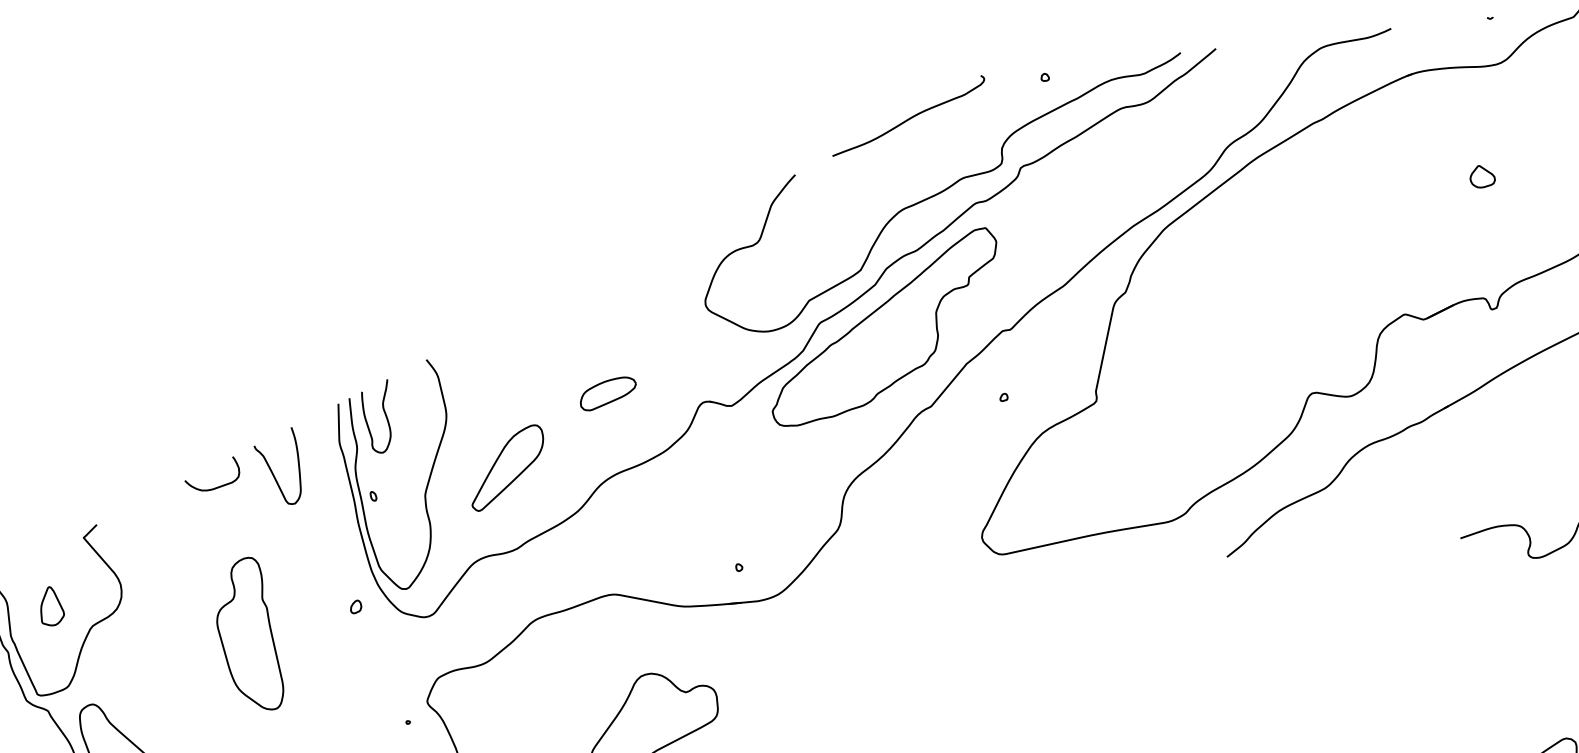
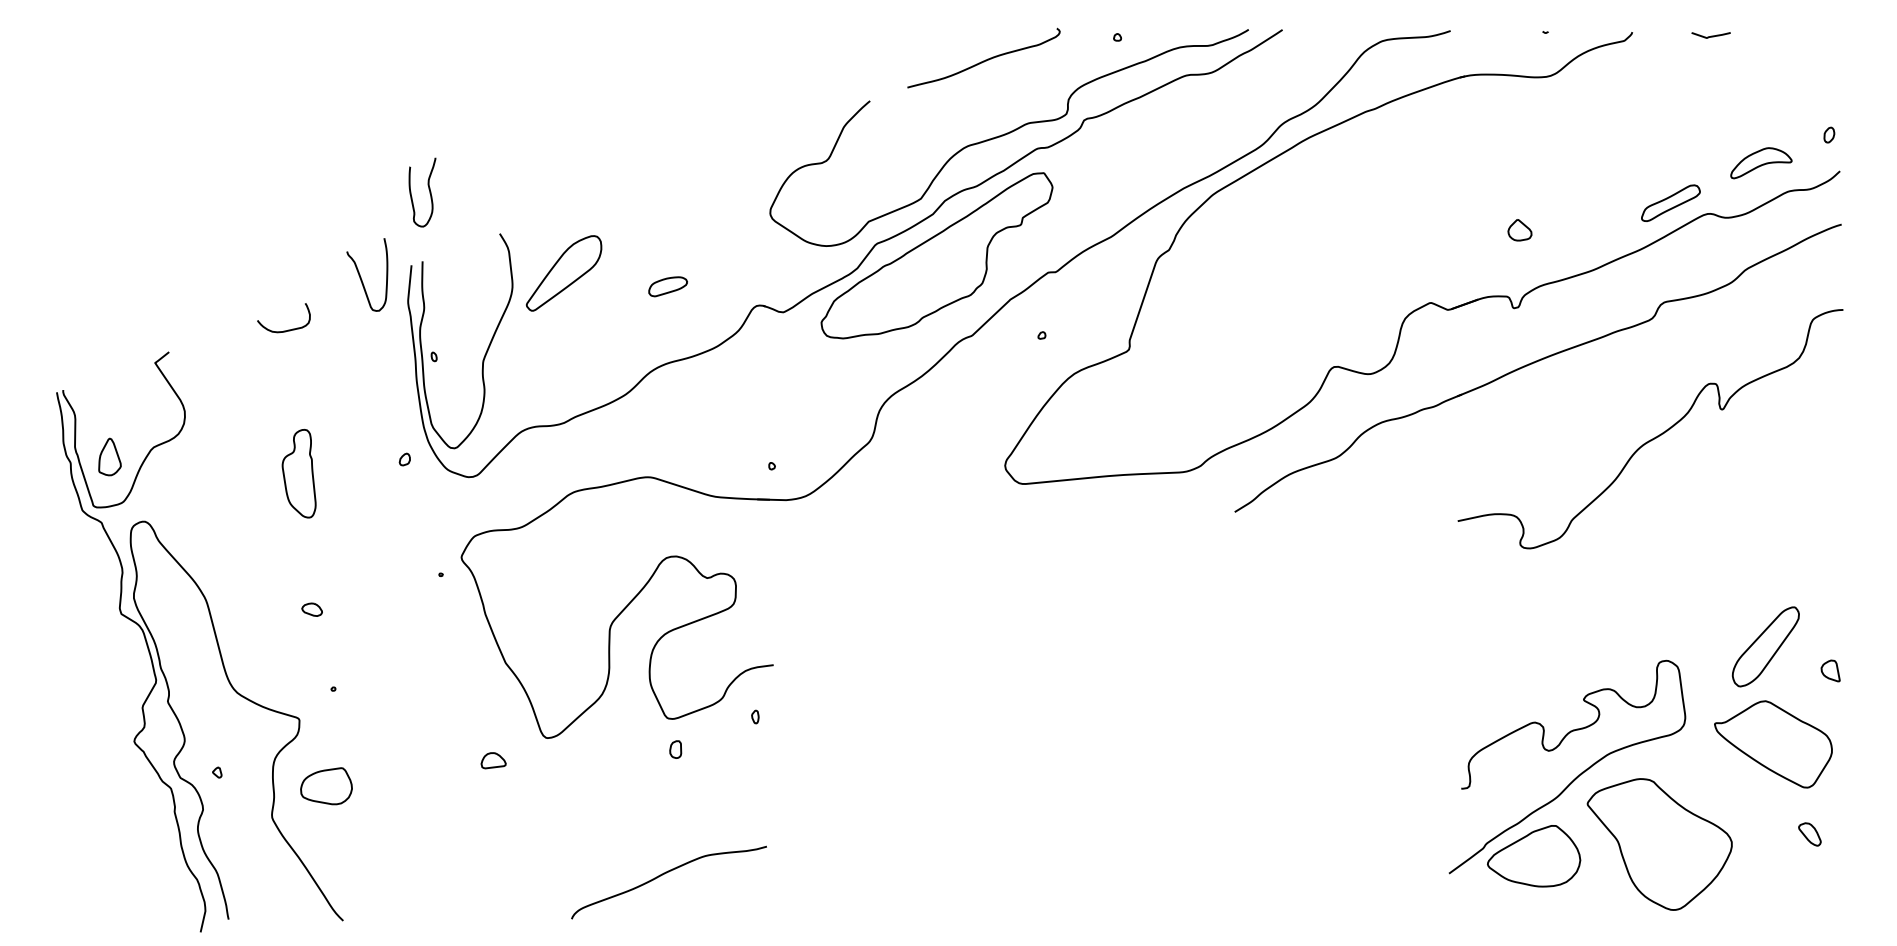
part: (1481, 176) -> (1519, 230), moved
part: (608, 393) -> (668, 286), size x0.7
curve: (383, 413) -> (428, 189), moved
part: (507, 468) -> (564, 273), moved
curve: (272, 471) -> (361, 277), moved
part: (51, 605) -> (109, 456), moved
part: (246, 634) -> (298, 473), size x0.6

